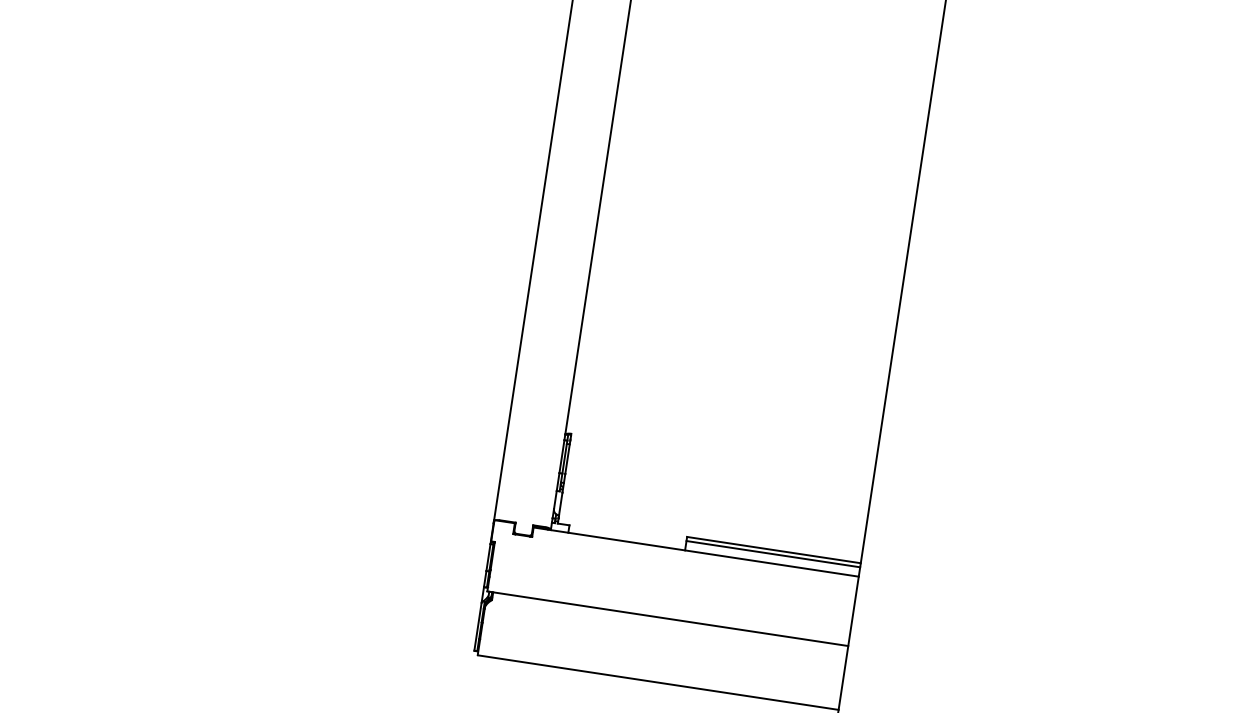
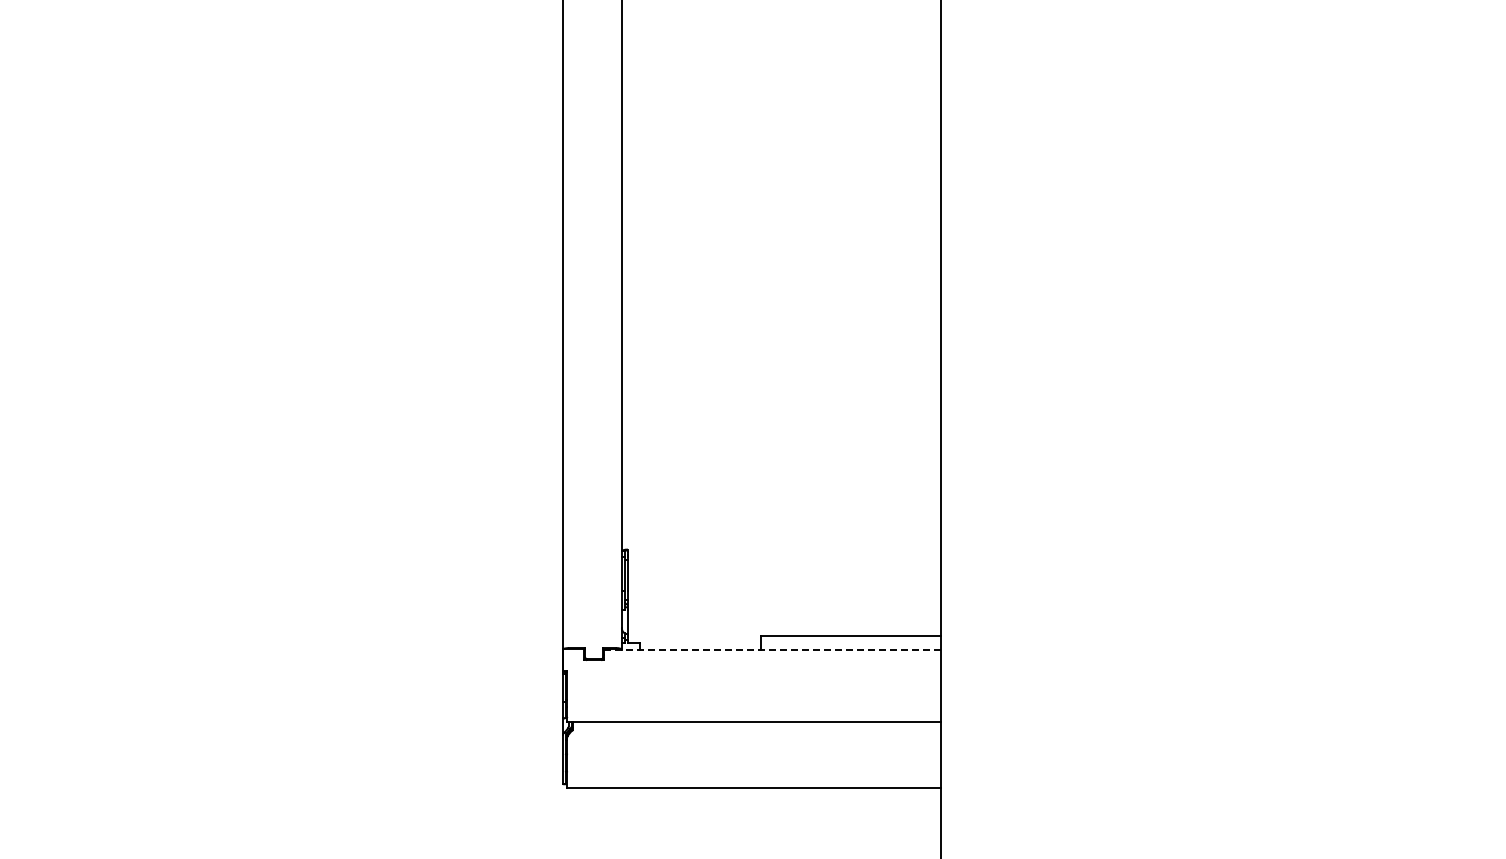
line: (696, 552) -> (772, 650), solid -> dashed
line: (772, 554) -> (850, 640), removed

